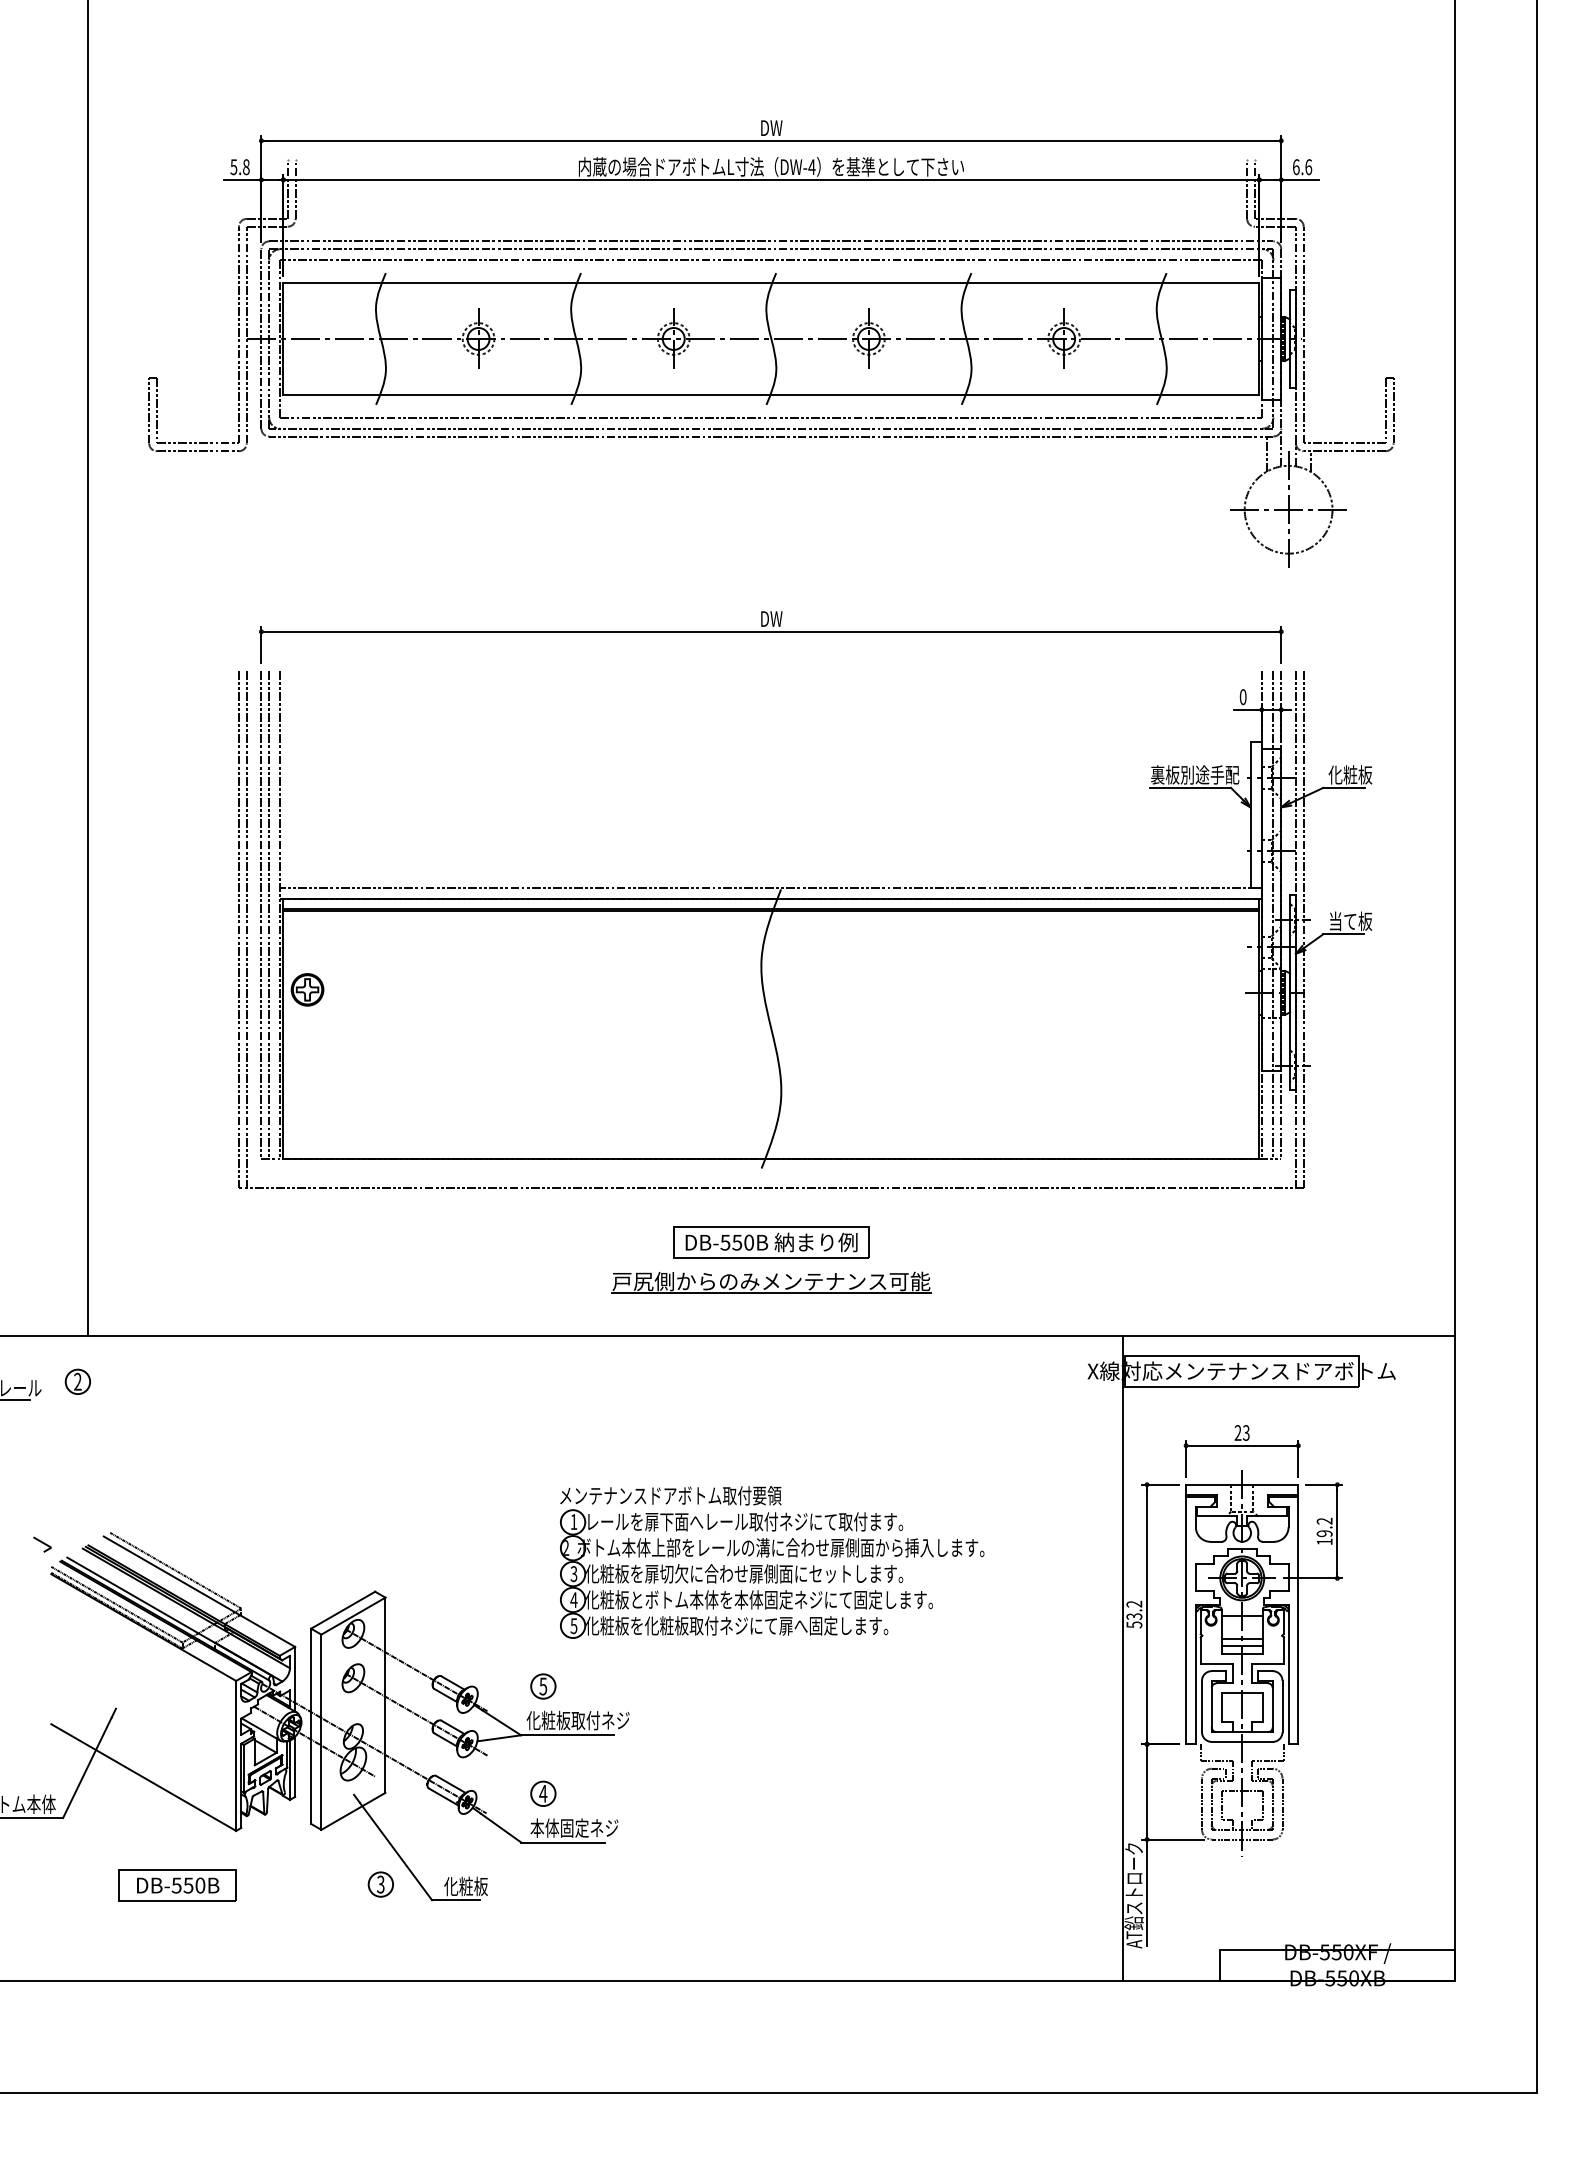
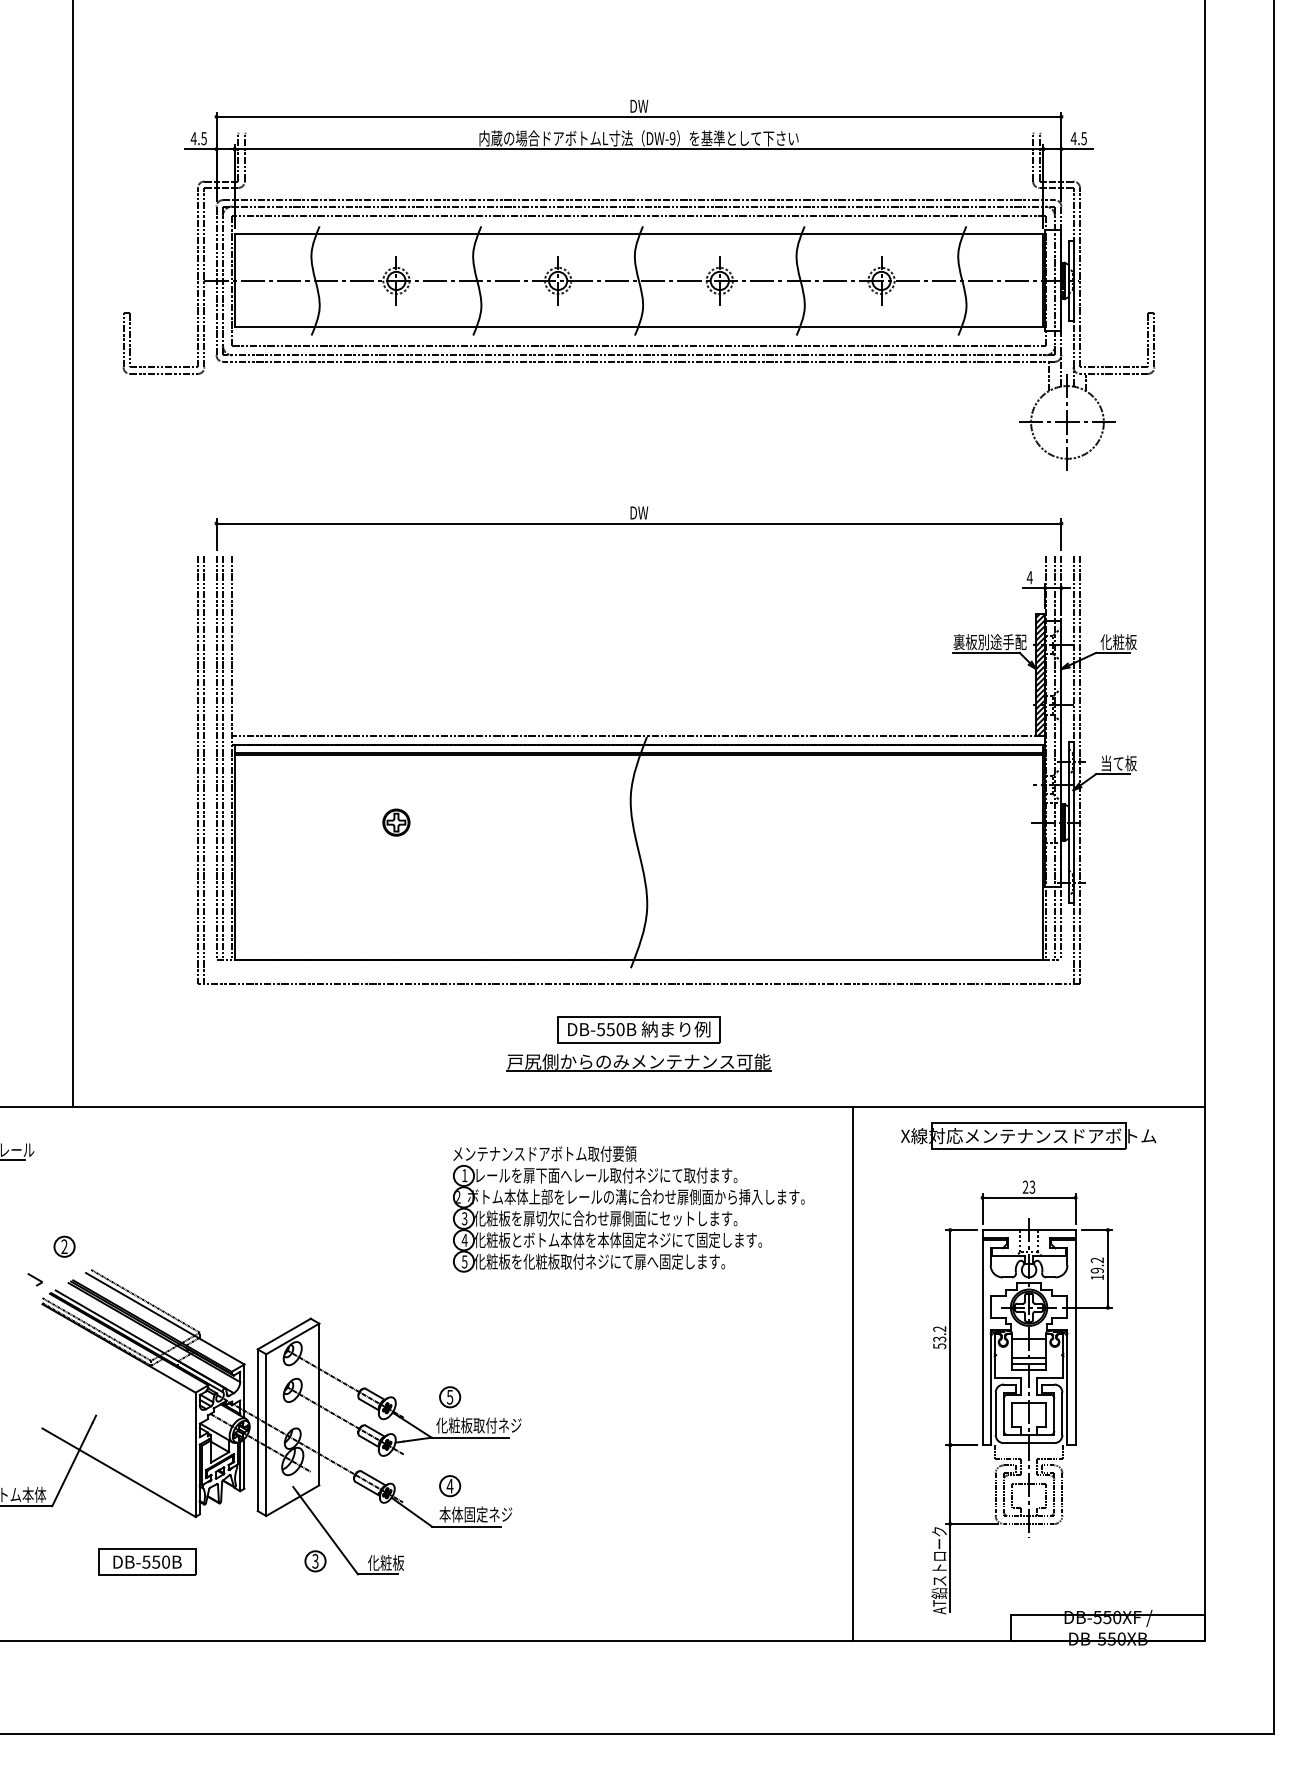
text: (239, 167) -> (198, 138), 5.8 -> 4.5
text: (811, 167) -> (672, 138), DW-4 -> DW-9
text: (1302, 167) -> (1078, 138), 6.6 -> 4.5
text: (1242, 697) -> (1029, 577), 0 -> 4
hatch: (1255, 814) -> (1040, 674), added
part: (307, 989) -> (396, 822), moved
part: (77, 1381) -> (64, 1246), moved
part: (772, 1562) -> (629, 1209), moved
line: (1122, 1658) -> (852, 1374), moved

